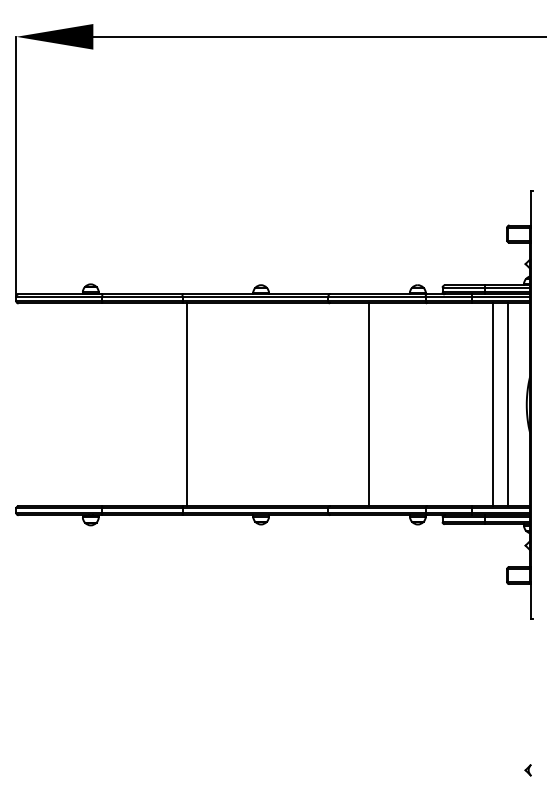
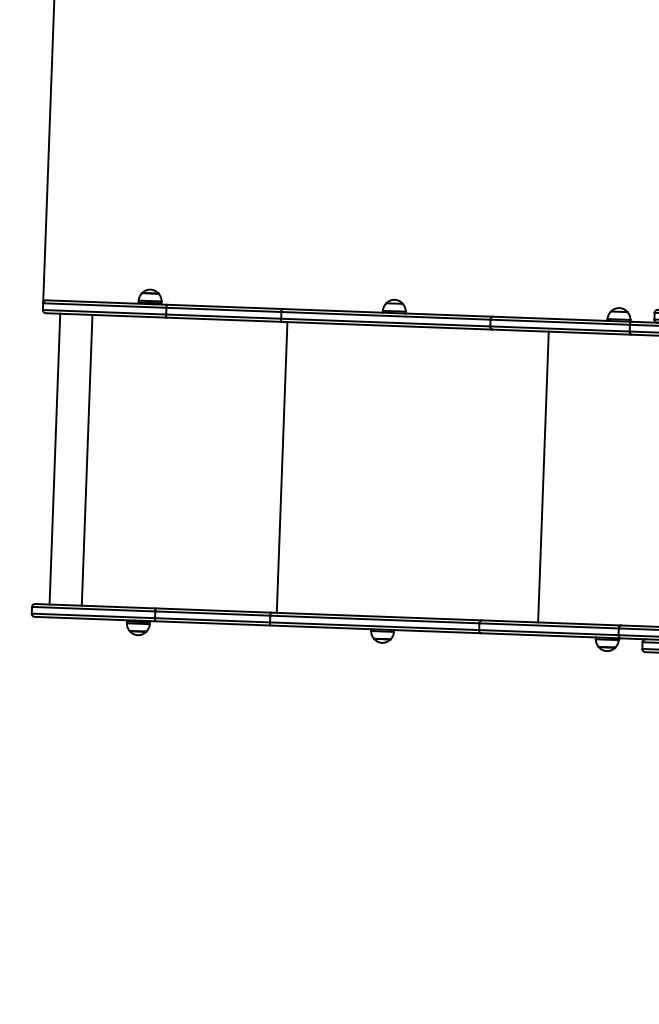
line: (28, 404) -> (54, 458), added
line: (50, 404) -> (86, 459), added

